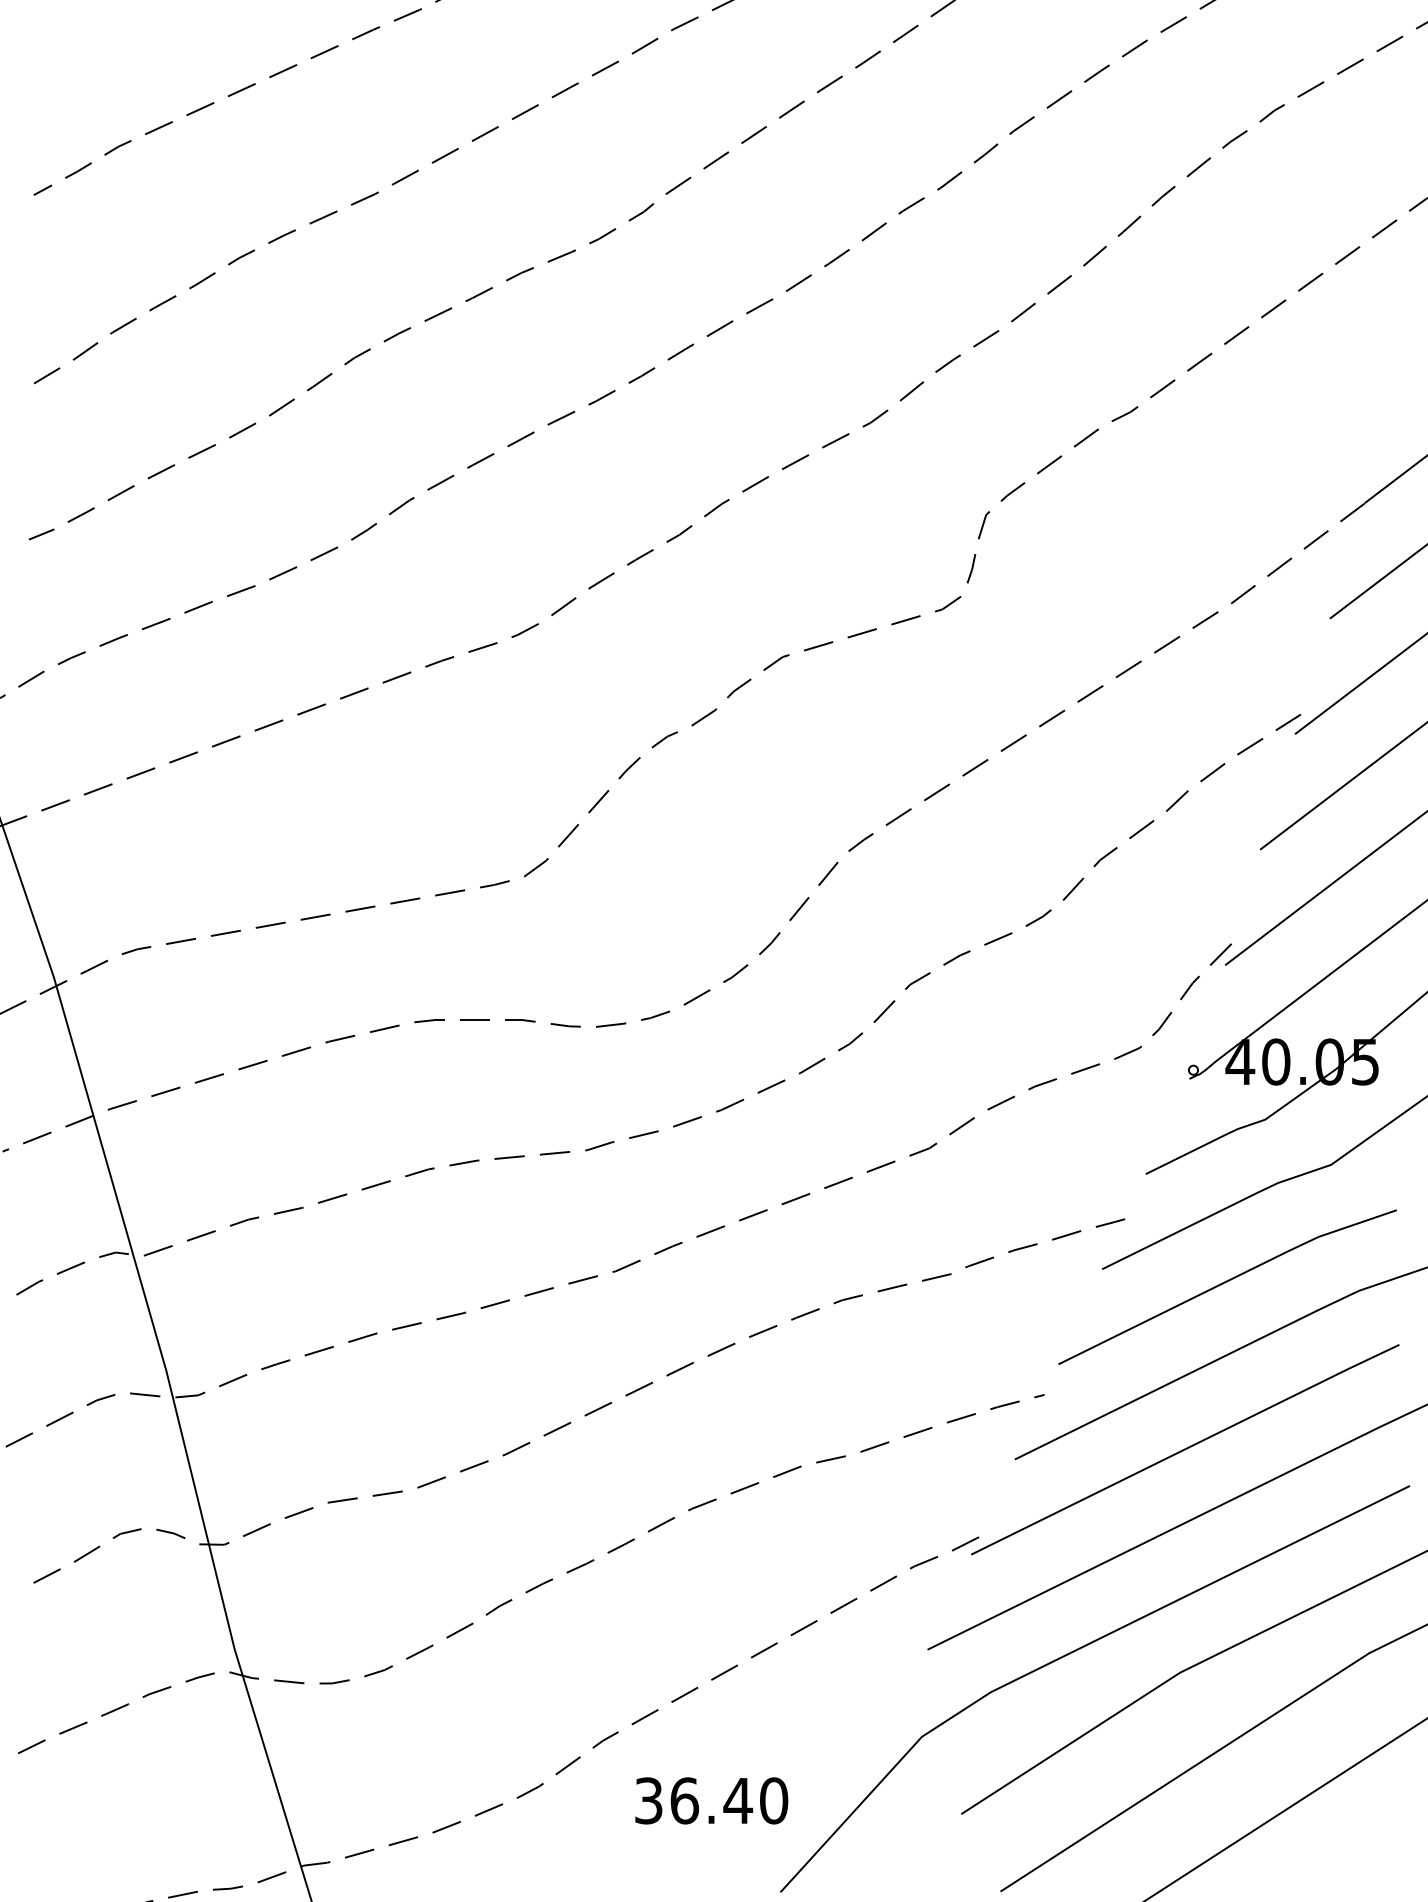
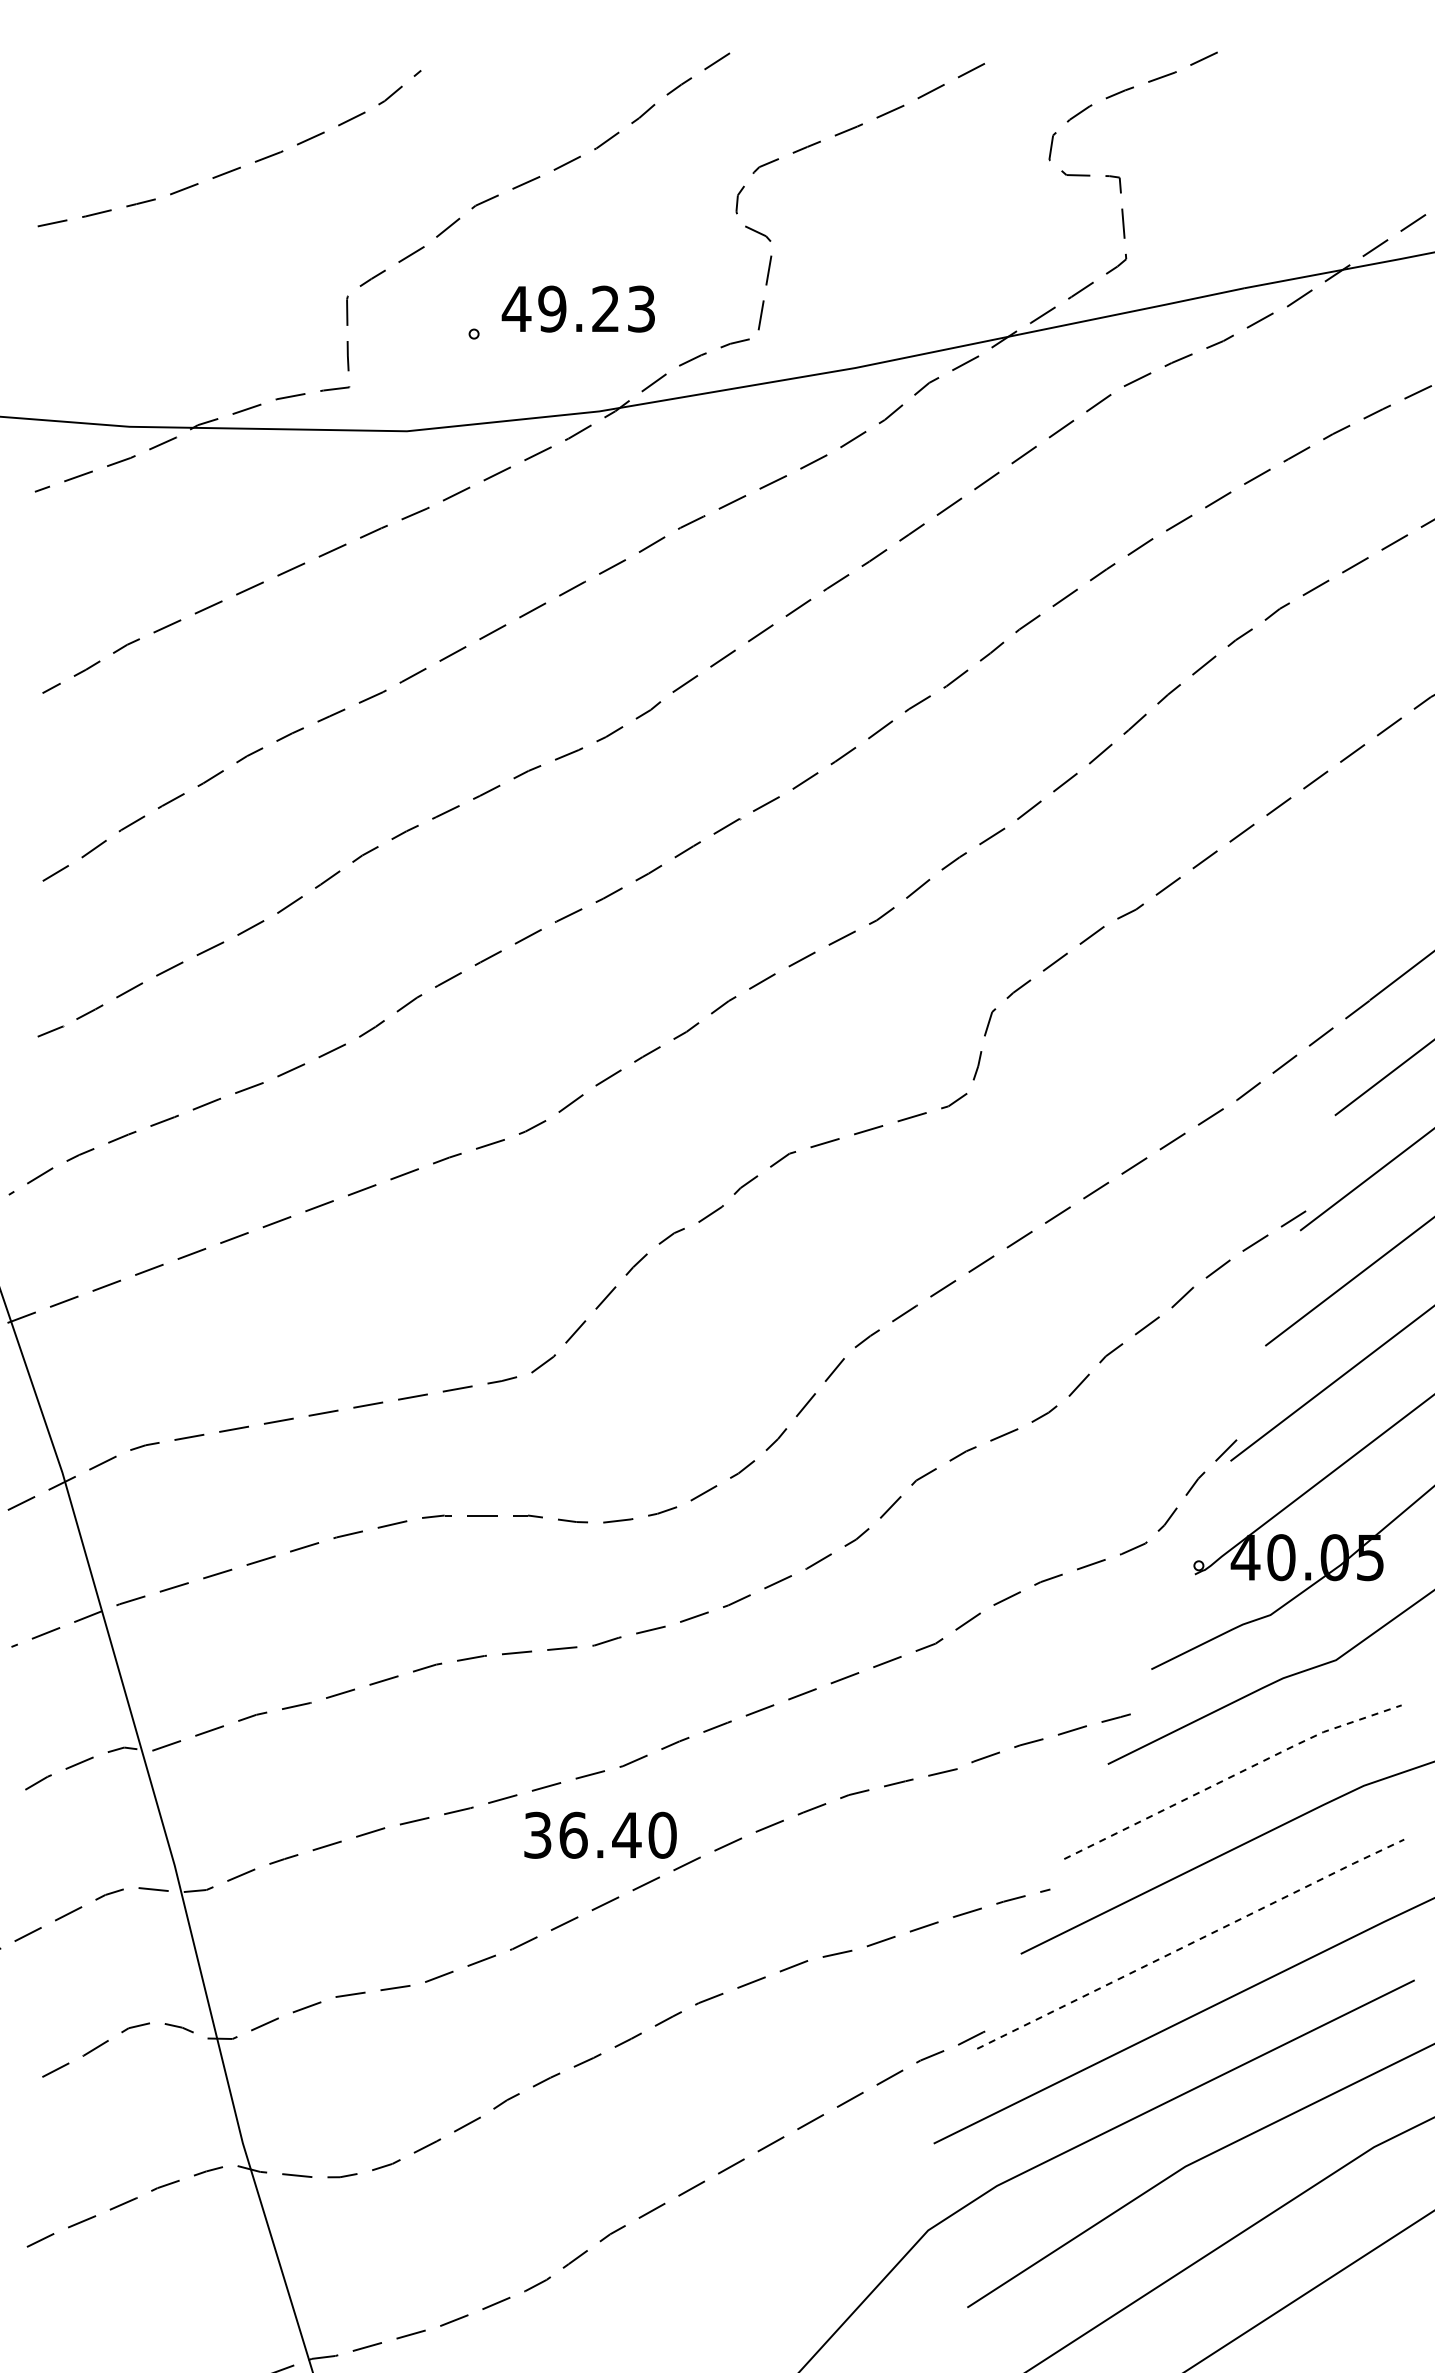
line: (1227, 1281) -> (1232, 1776), solid -> dashed
line: (1186, 1449) -> (1191, 1943), solid -> dashed
text: (711, 1800) -> (600, 1834), moved

